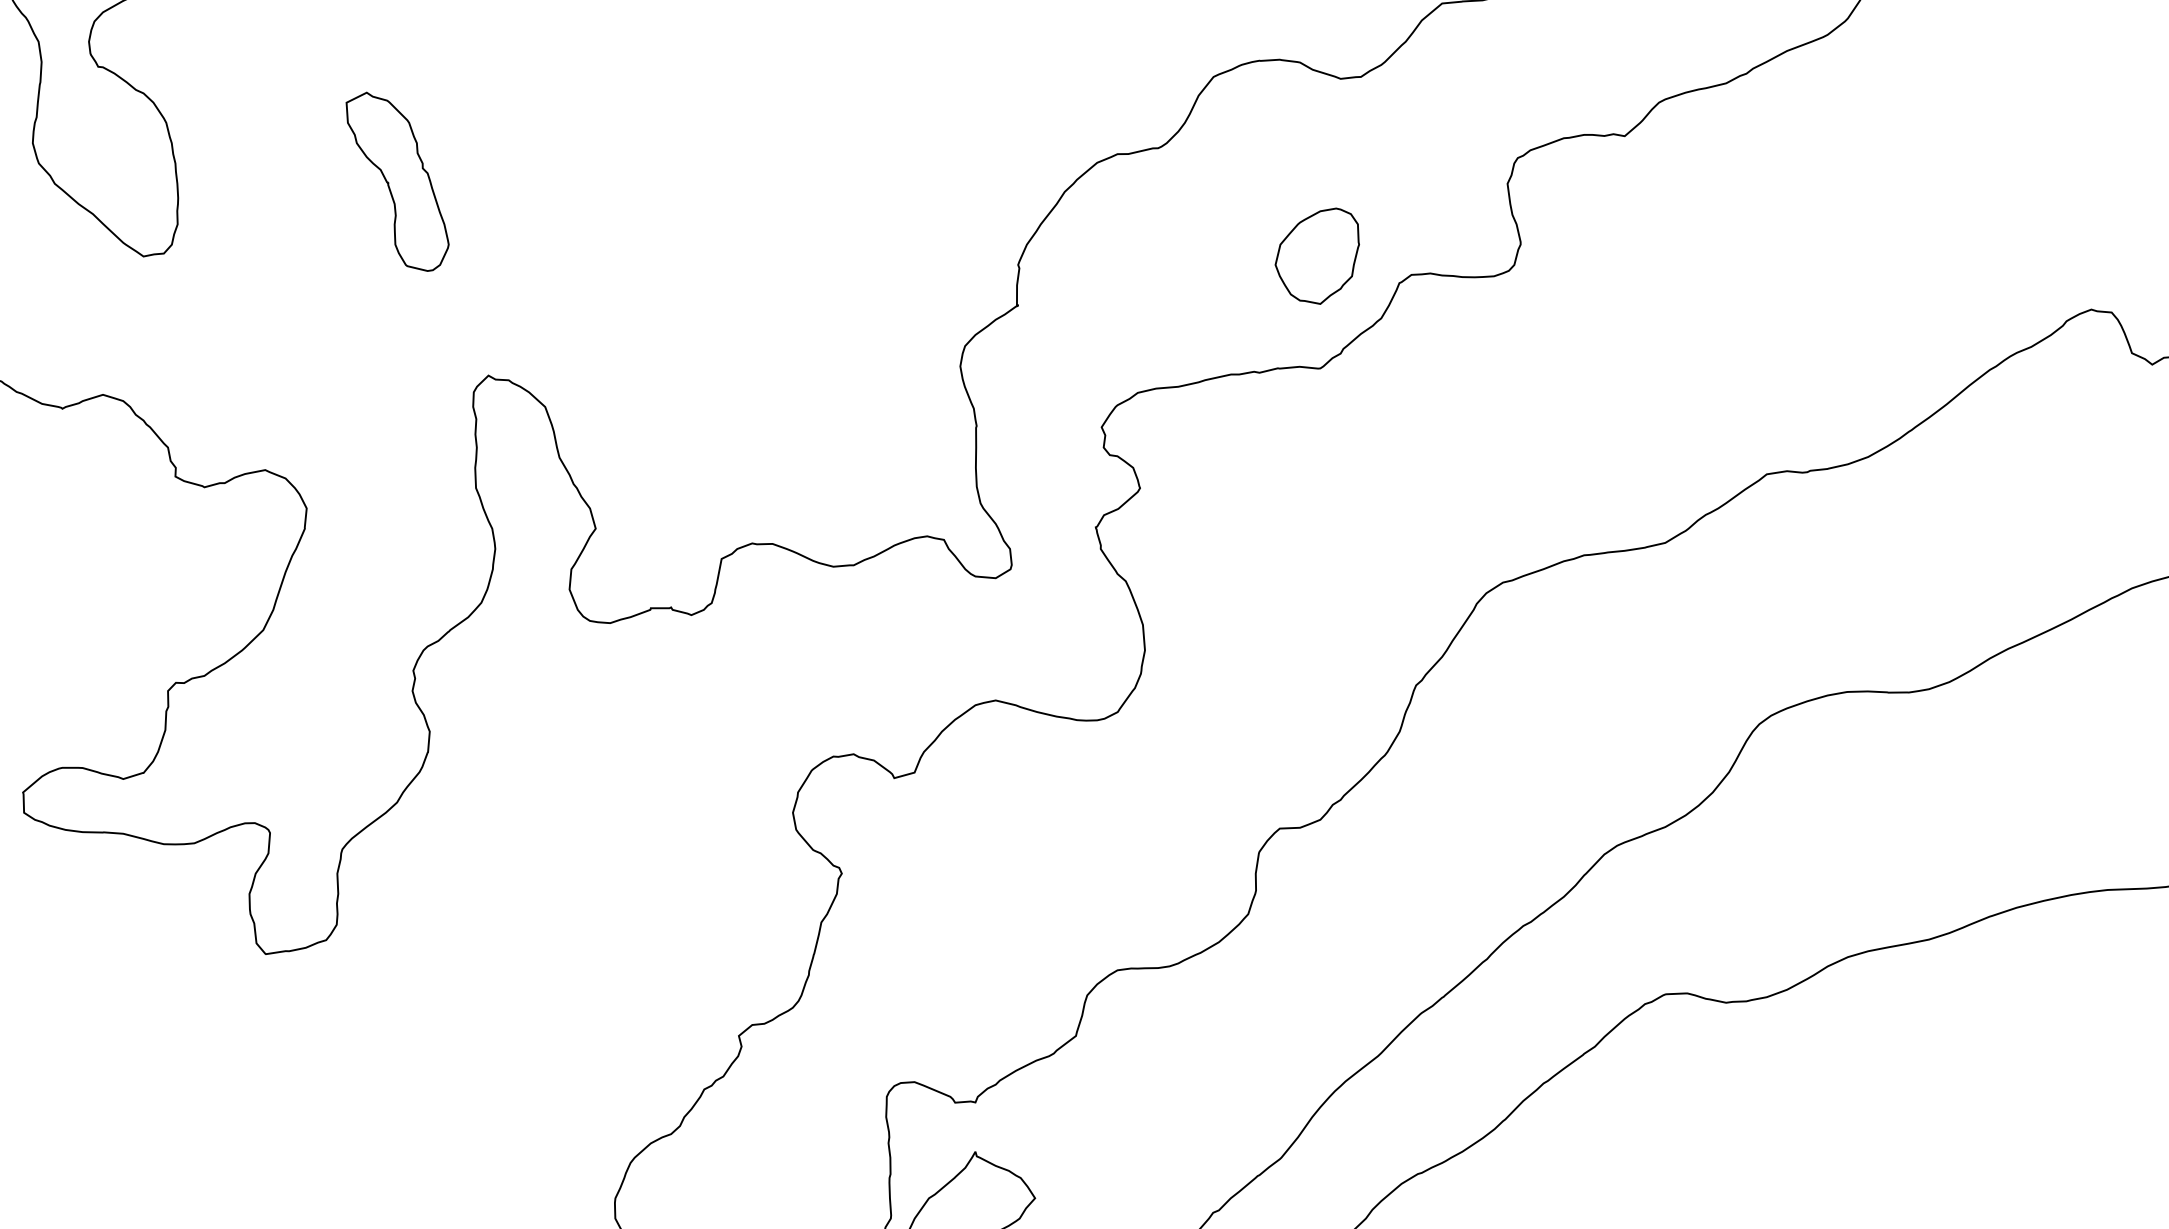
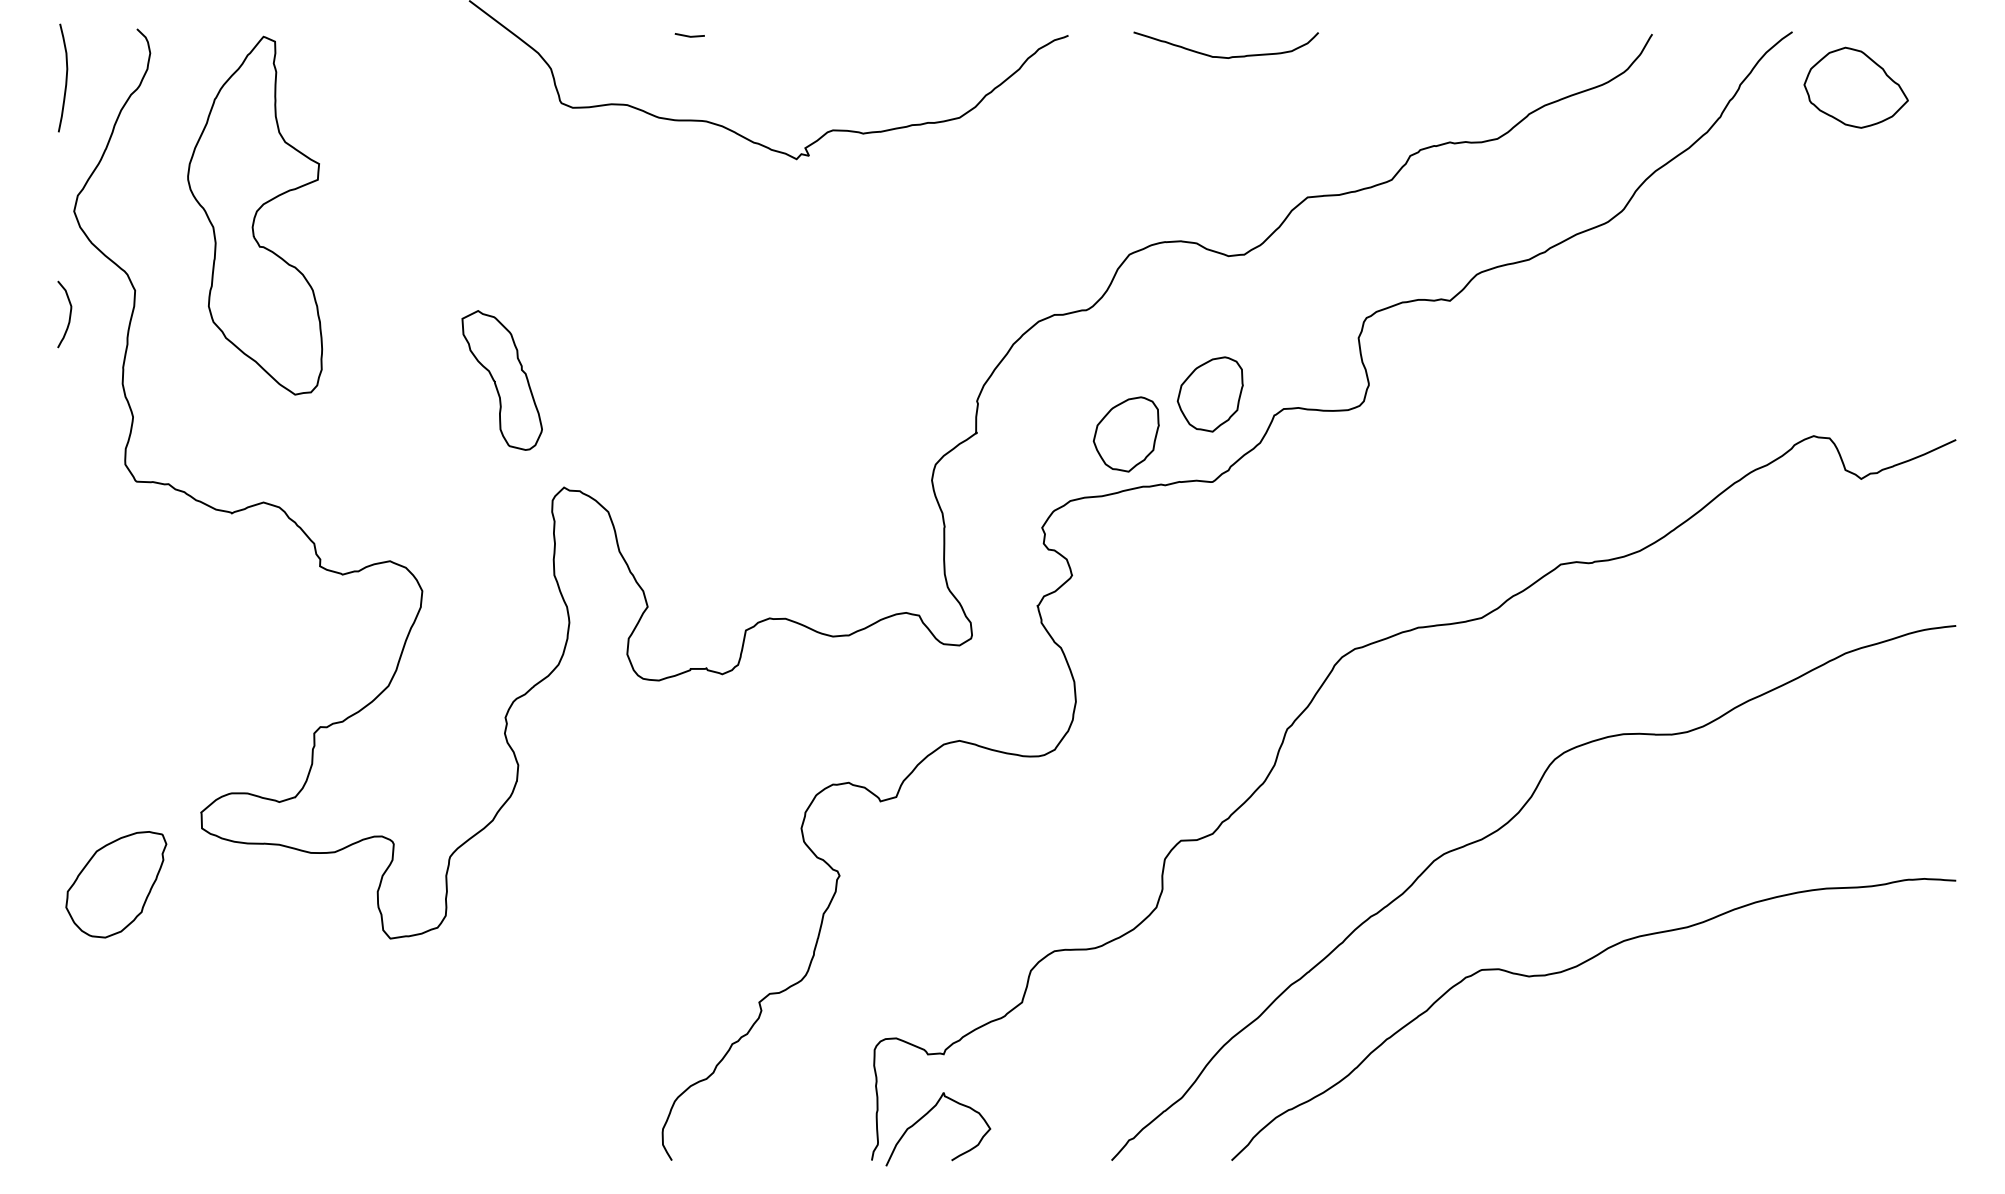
part: (396, 181) -> (501, 380), moved
part: (1208, 307) -> (1125, 434), added

